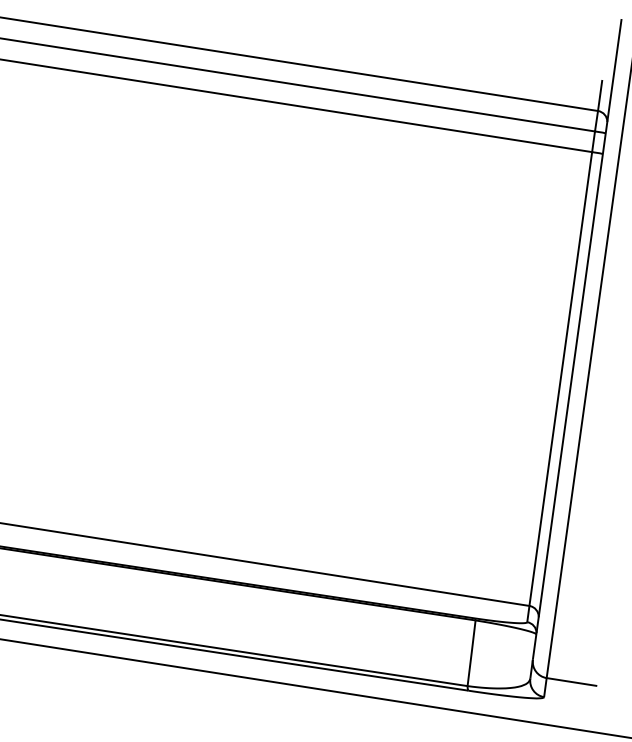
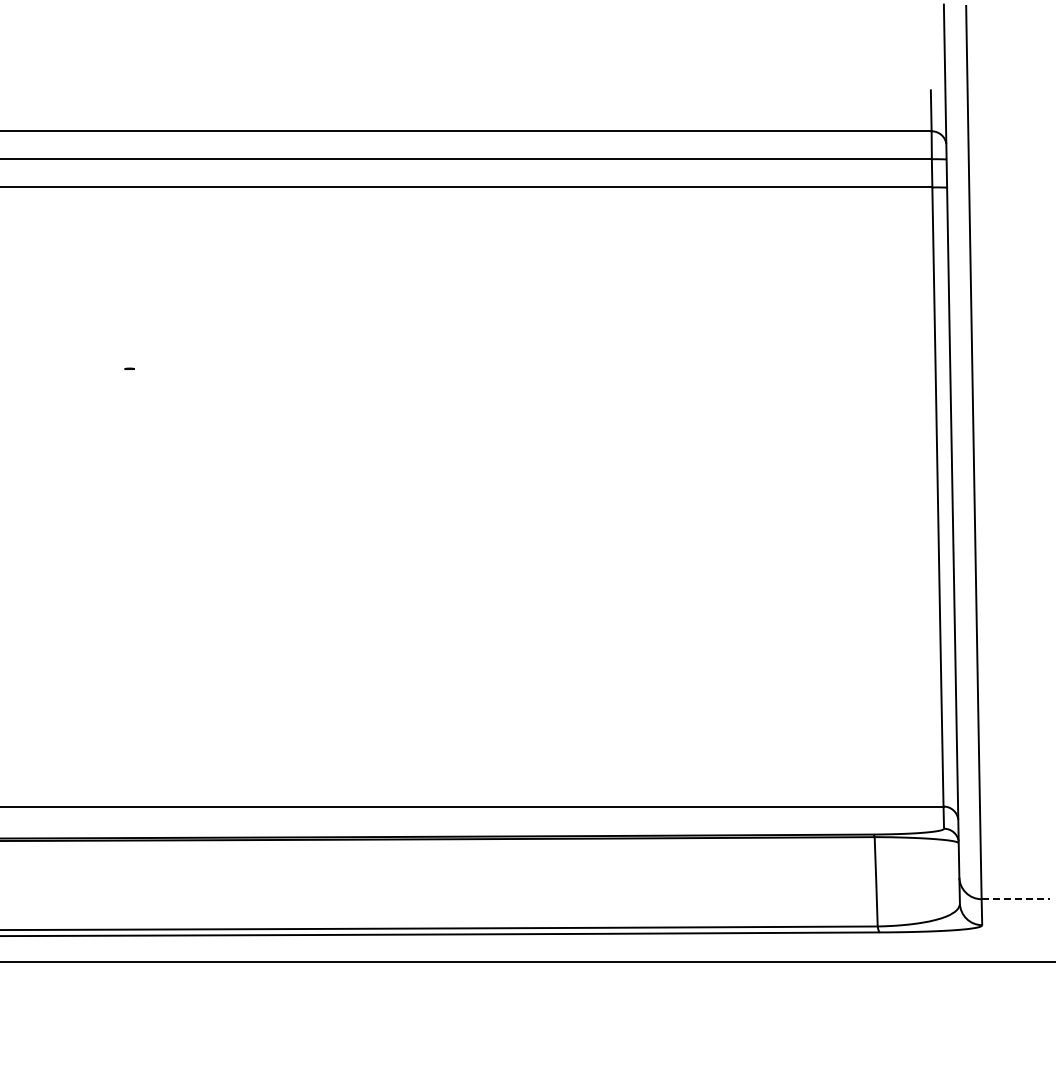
line: (571, 682) -> (1015, 899), solid -> dashed

